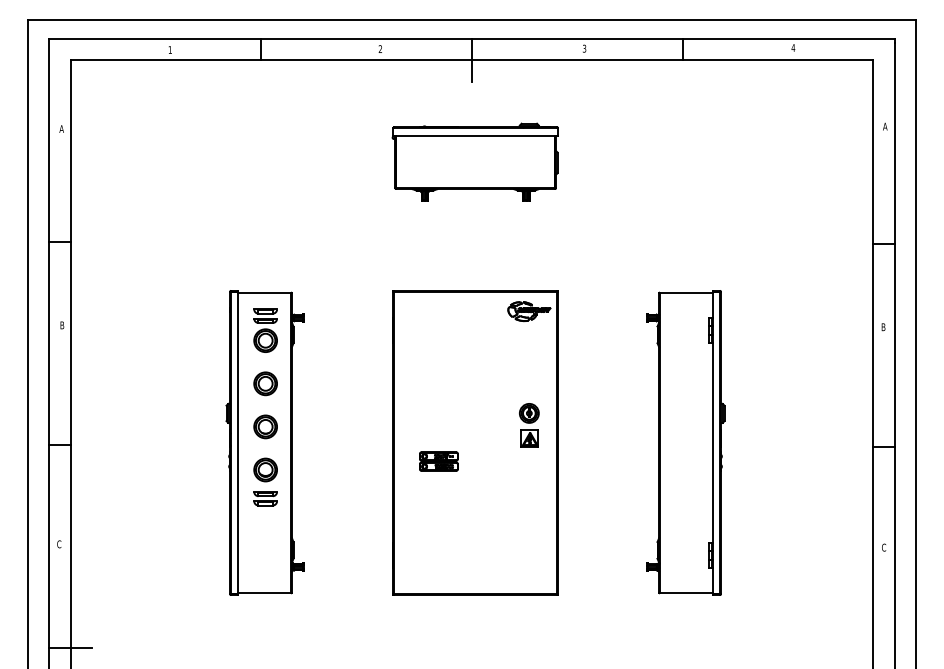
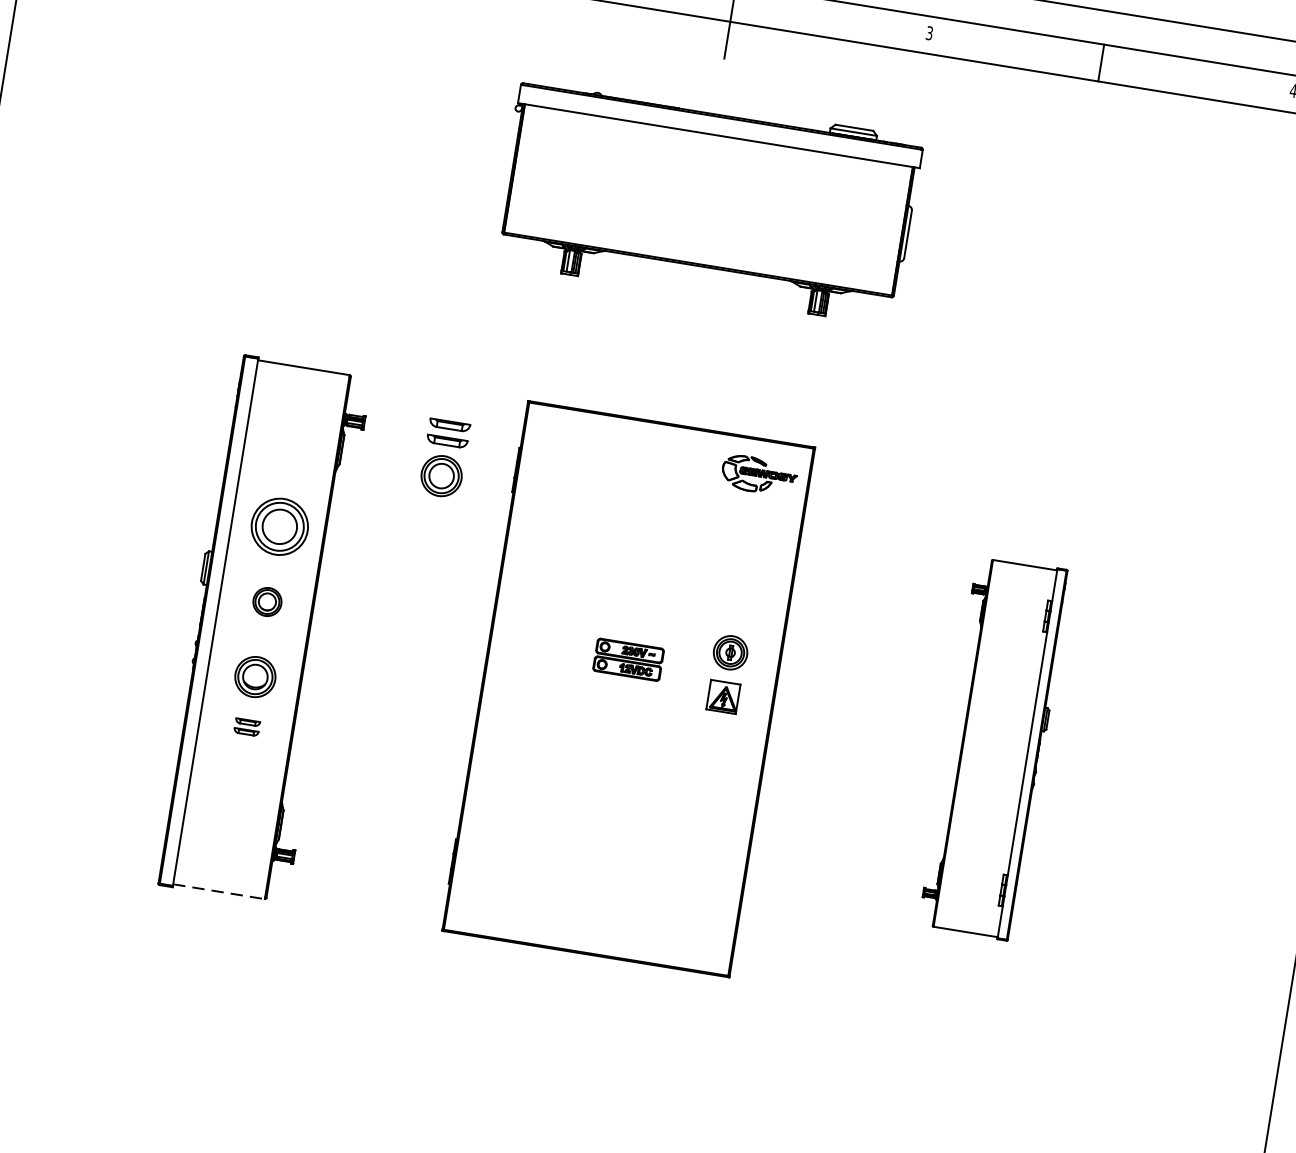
part: (474, 161) -> (706, 198), size x1.4
part: (265, 330) -> (444, 458), moved
part: (265, 383) -> (279, 526), size x1.4
part: (265, 426) -> (267, 601), size x0.7
part: (685, 442) -> (994, 747), size x0.7
part: (438, 461) -> (627, 659), moved
part: (265, 498) -> (247, 726), size x0.6
line: (265, 593) -> (220, 892), solid -> dashed

